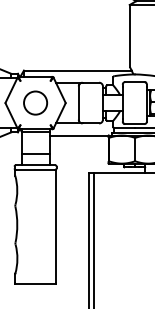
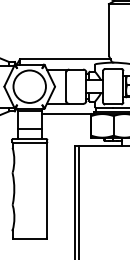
circle: (35, 102) -> (29, 86), size x1.67

